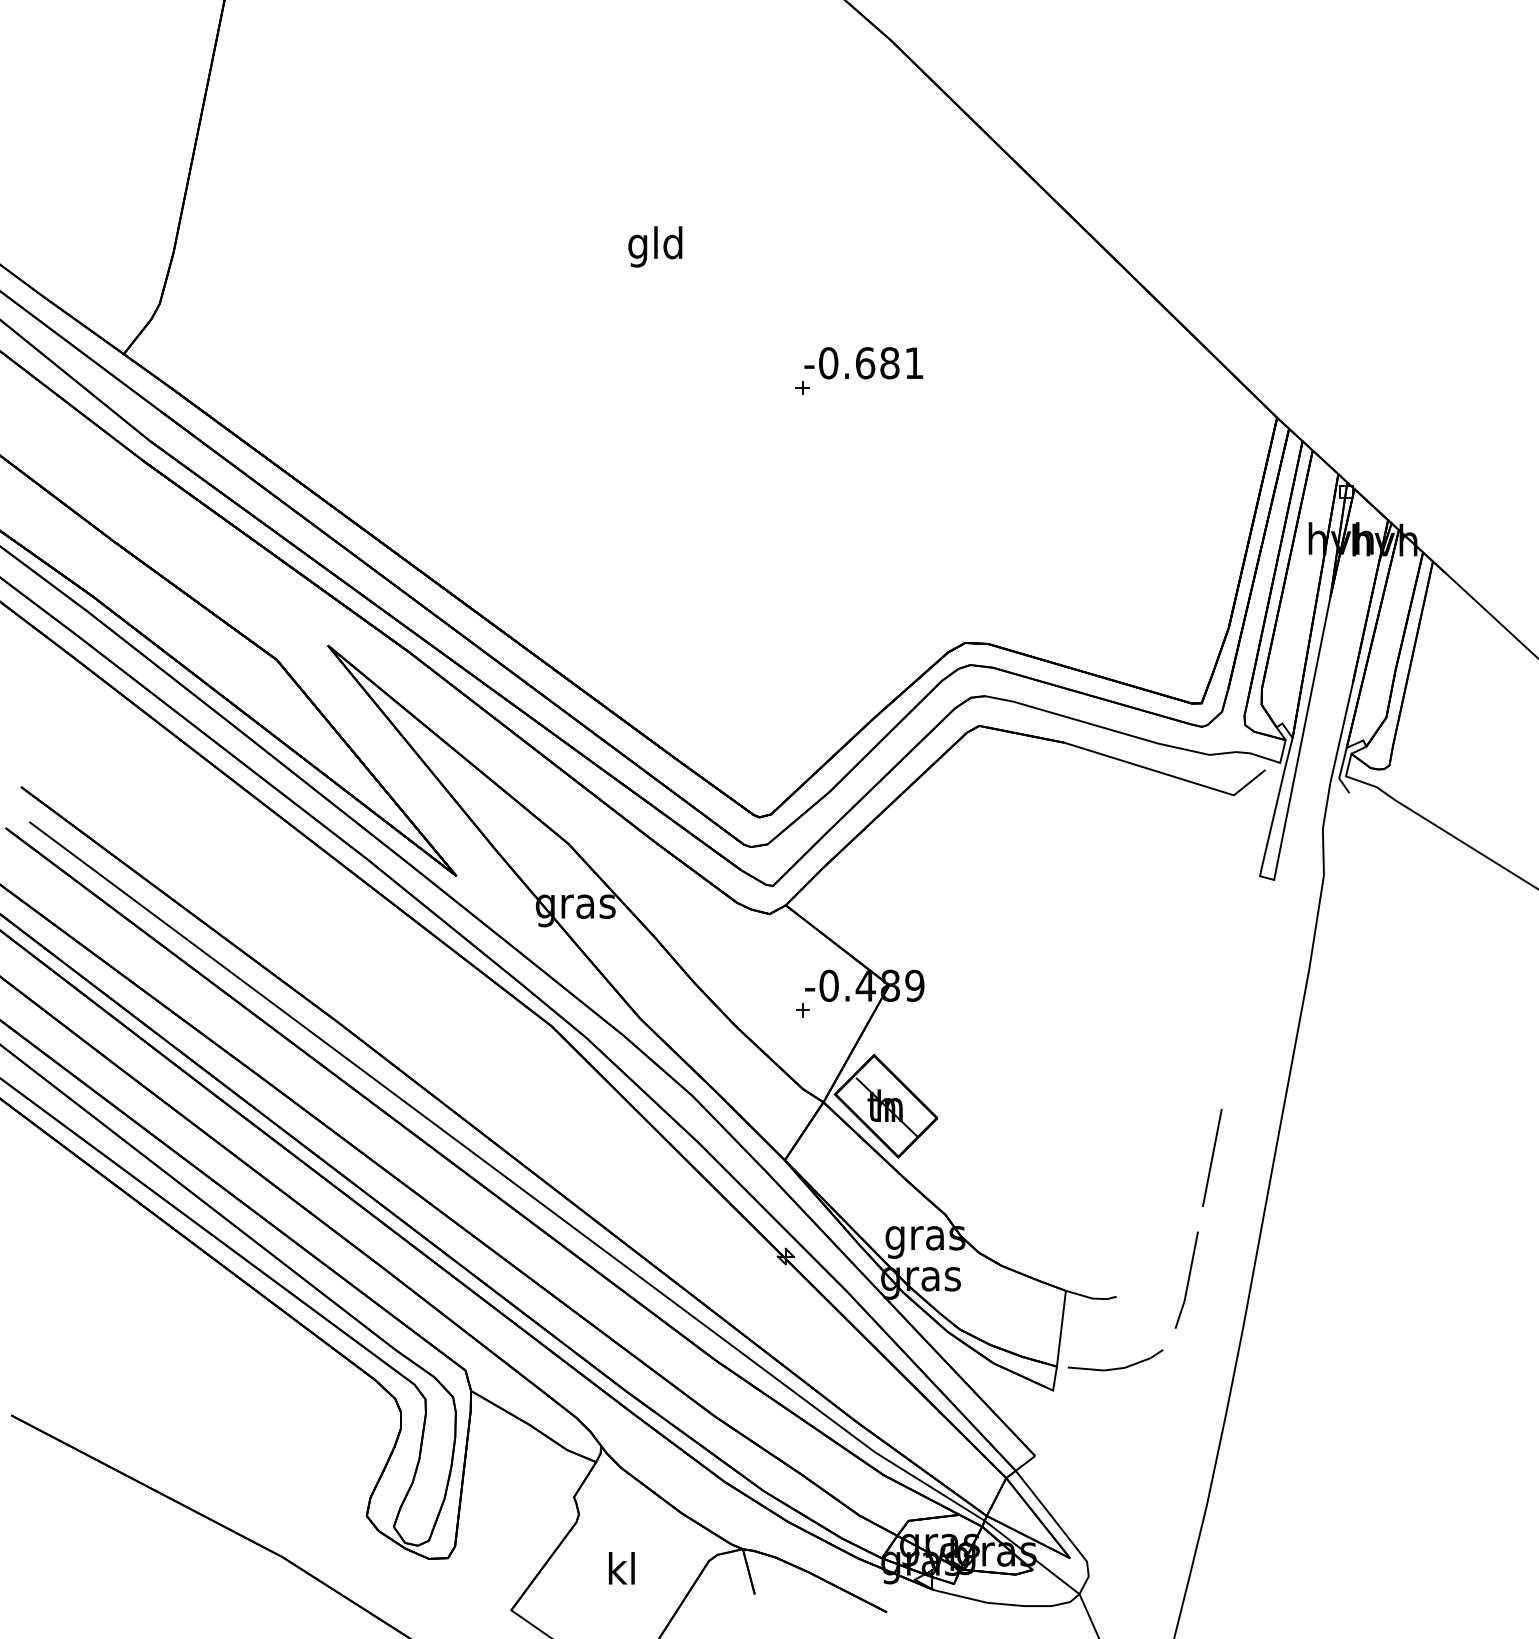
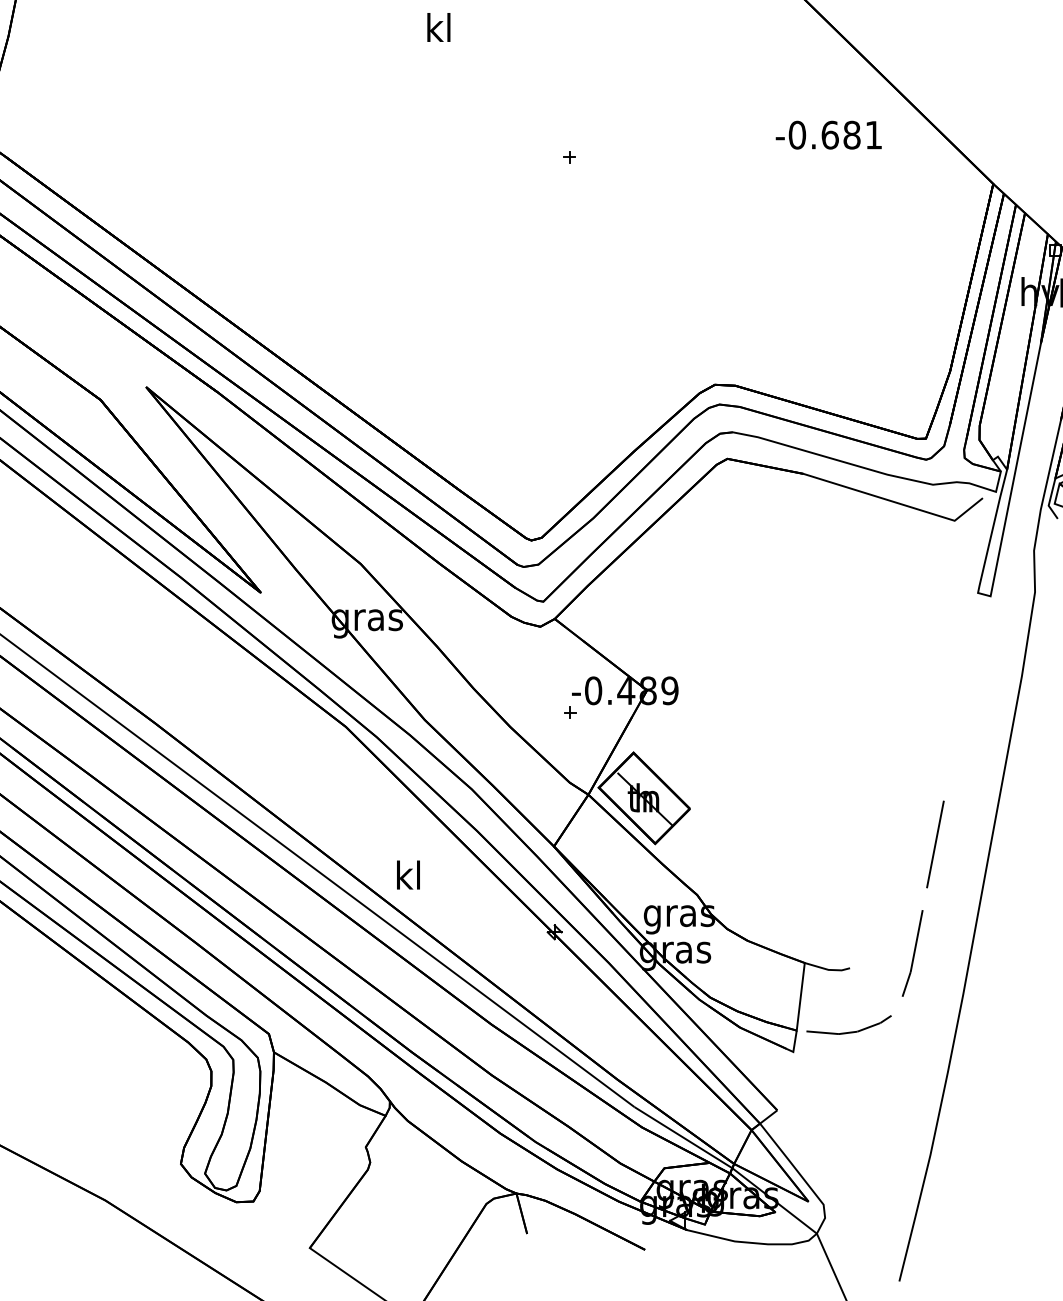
text: (655, 246) -> (438, 31), gld -> kl
text: (863, 363) -> (828, 135), moved
text: (621, 1568) -> (408, 875), moved

